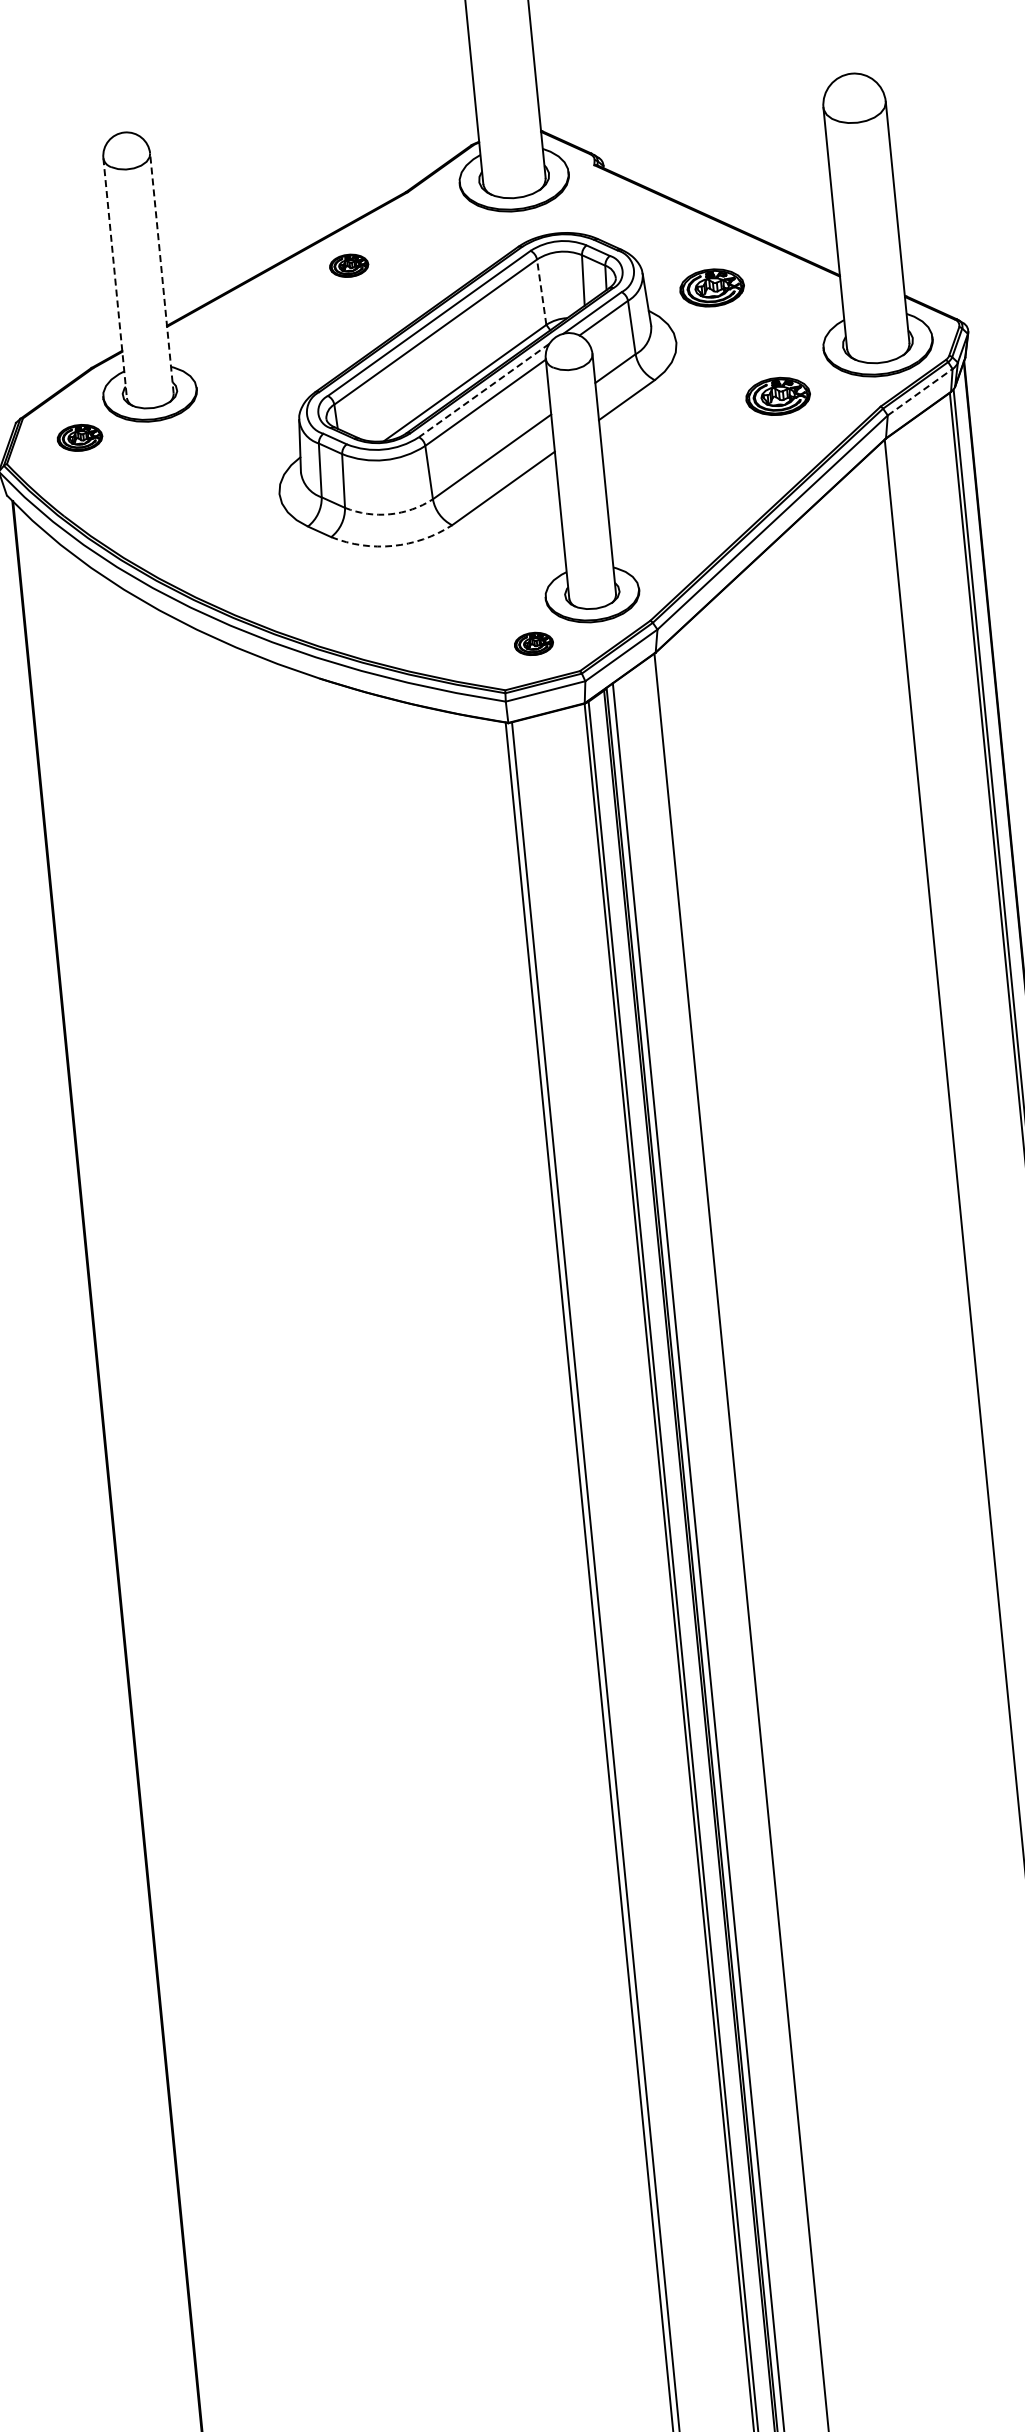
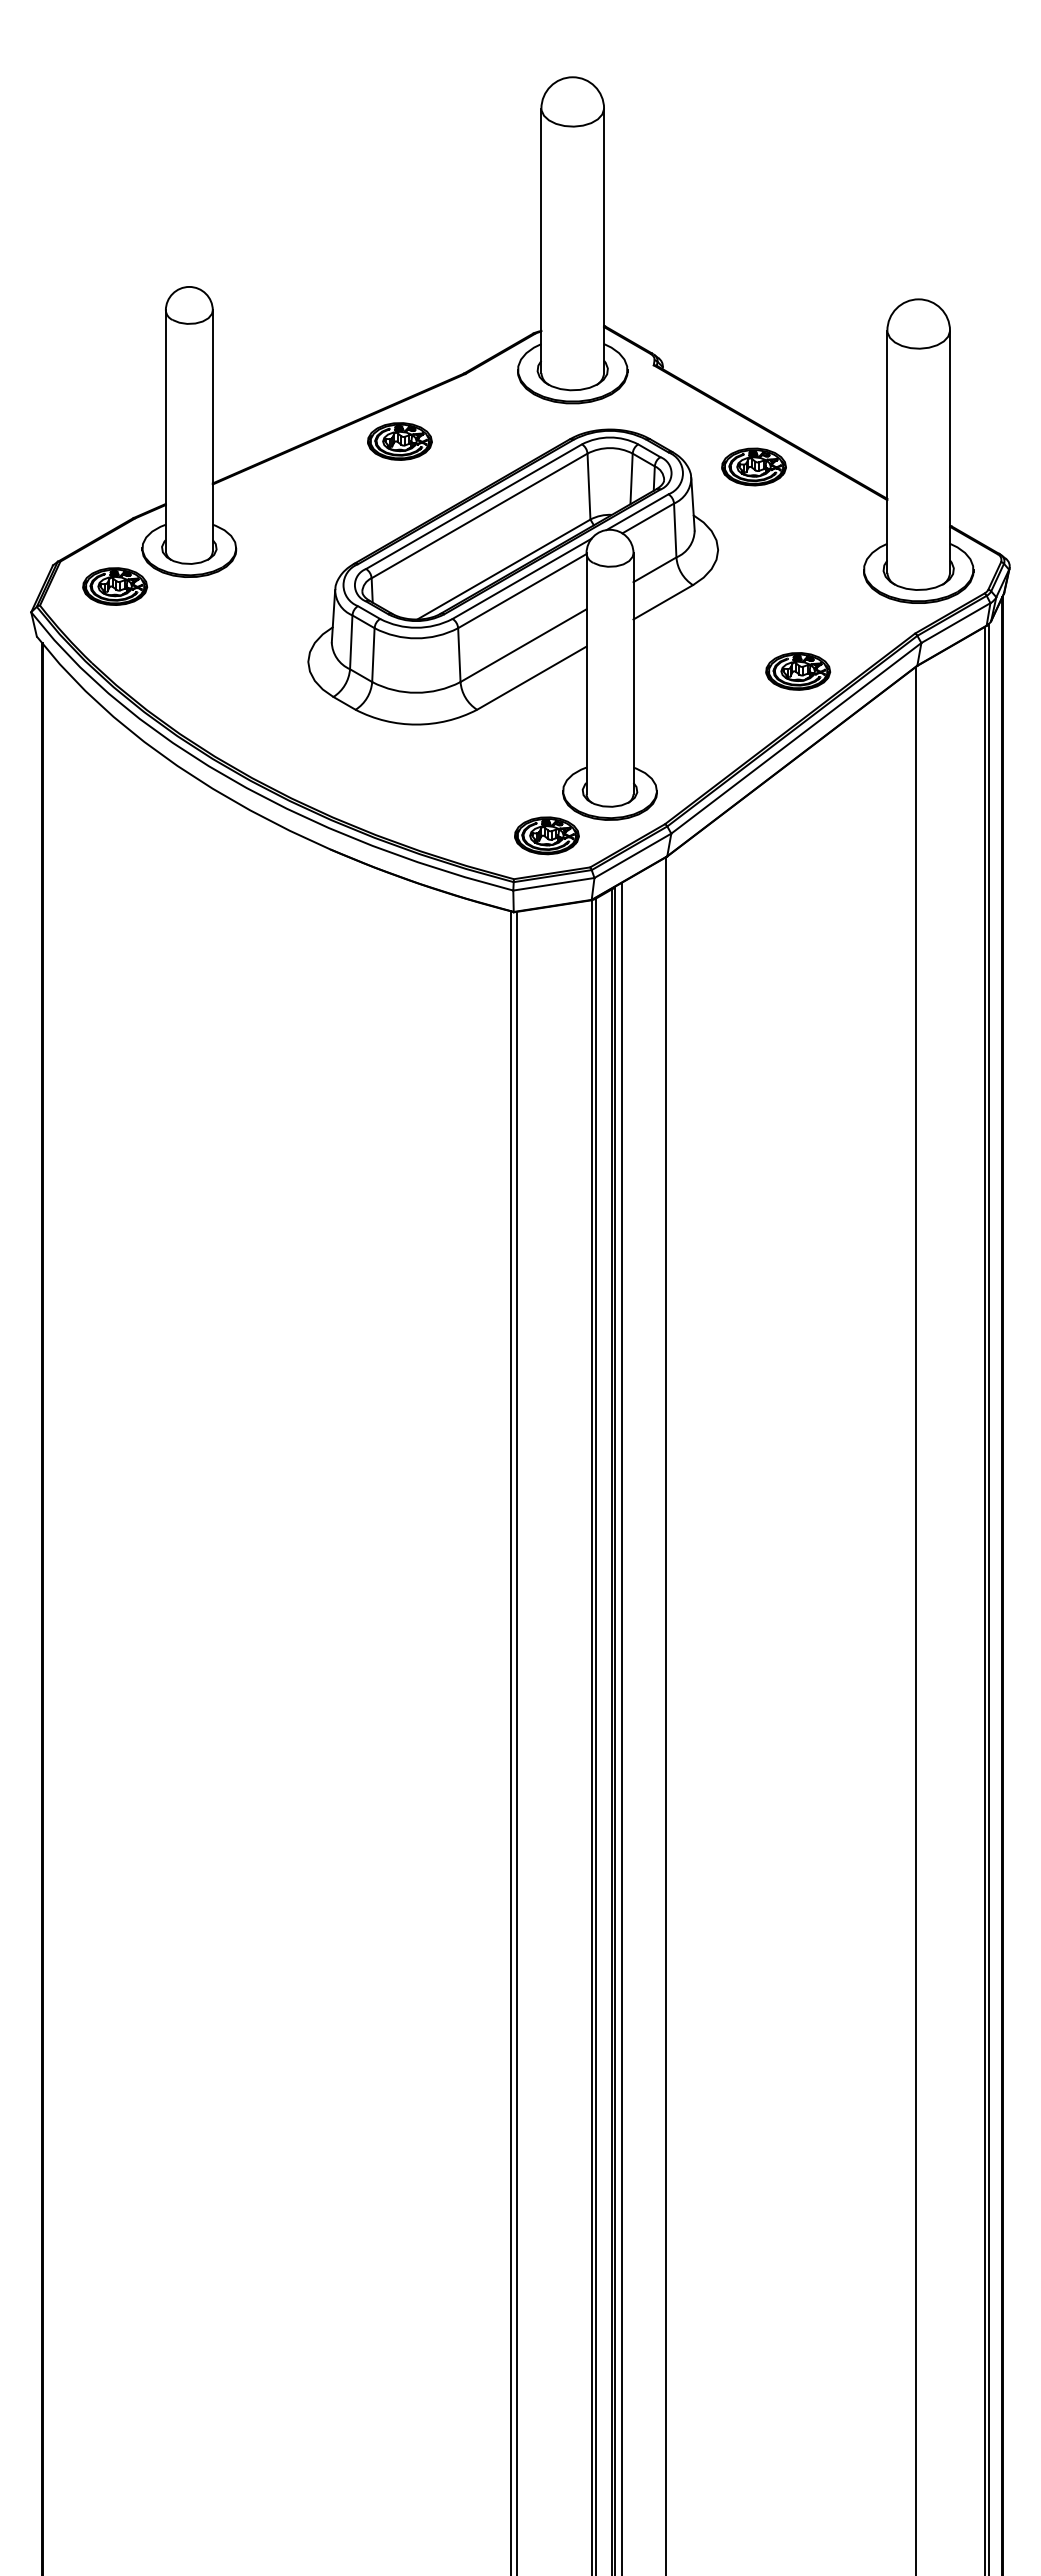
part: (348, 265) -> (399, 441), size x1.67
line: (161, 273) -> (212, 430), dashed -> solid
line: (114, 278) -> (165, 431), dashed -> solid
part: (711, 287) -> (753, 466), moved
line: (541, 292) -> (588, 486), dashed -> solid
line: (483, 391) -> (521, 579), dashed -> solid
line: (919, 392) -> (955, 623), dashed -> solid
part: (778, 396) -> (798, 671), moved
part: (80, 437) -> (115, 586), size x1.43
arc: (390, 513) -> (416, 692), dashed -> solid
arc: (393, 545) -> (416, 724), dashed -> solid
part: (533, 643) -> (546, 835), size x1.67

